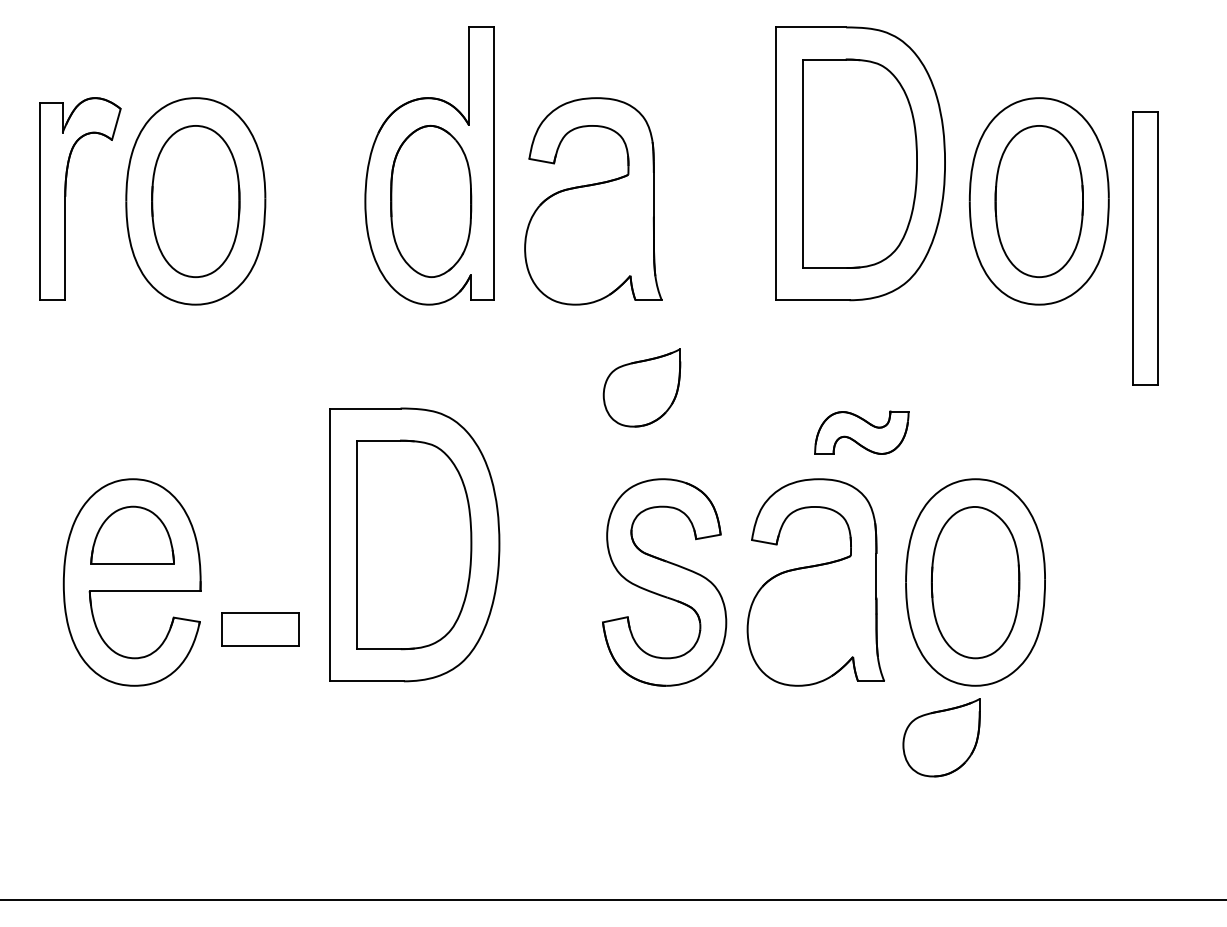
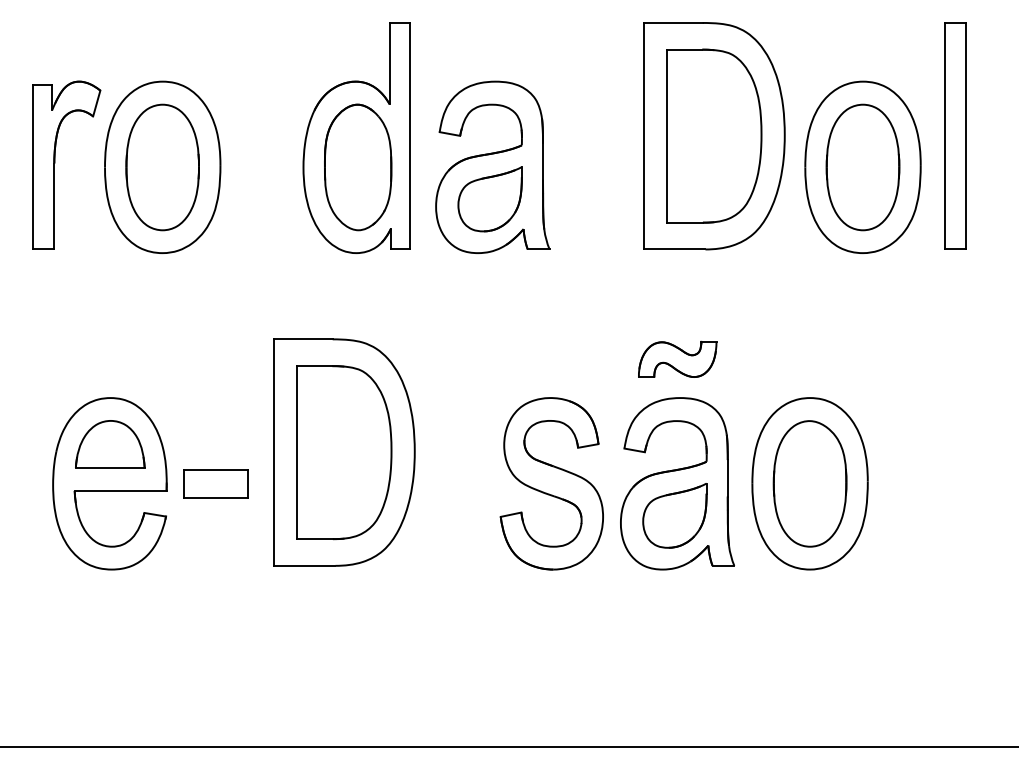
part: (1145, 247) -> (955, 135), moved
part: (641, 388) -> (489, 199), moved
part: (861, 431) -> (677, 358), moved
part: (259, 629) -> (215, 483), moved
part: (941, 737) -> (674, 515), moved

